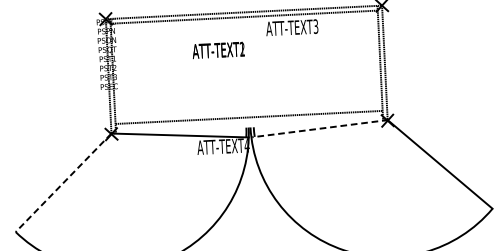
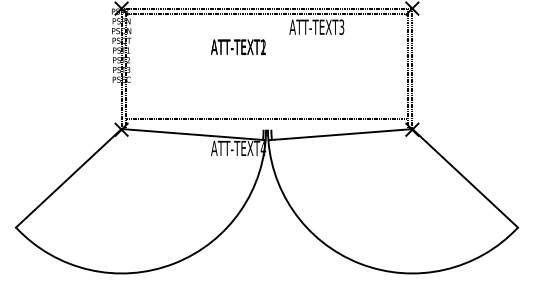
line: (319, 128) -> (340, 134), dashed -> solid
line: (63, 183) -> (68, 178), dashed -> solid

